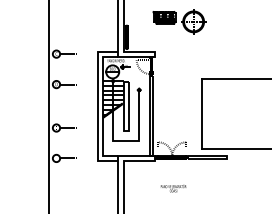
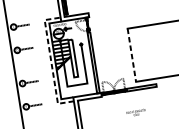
line: (97, 106) -> (51, 62), solid -> dashed
line: (201, 114) -> (131, 55), solid -> dashed
text: (173, 188) -> (136, 112), moved

